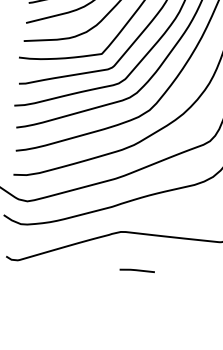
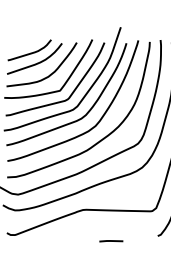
line: (137, 271) -> (111, 241), moved

